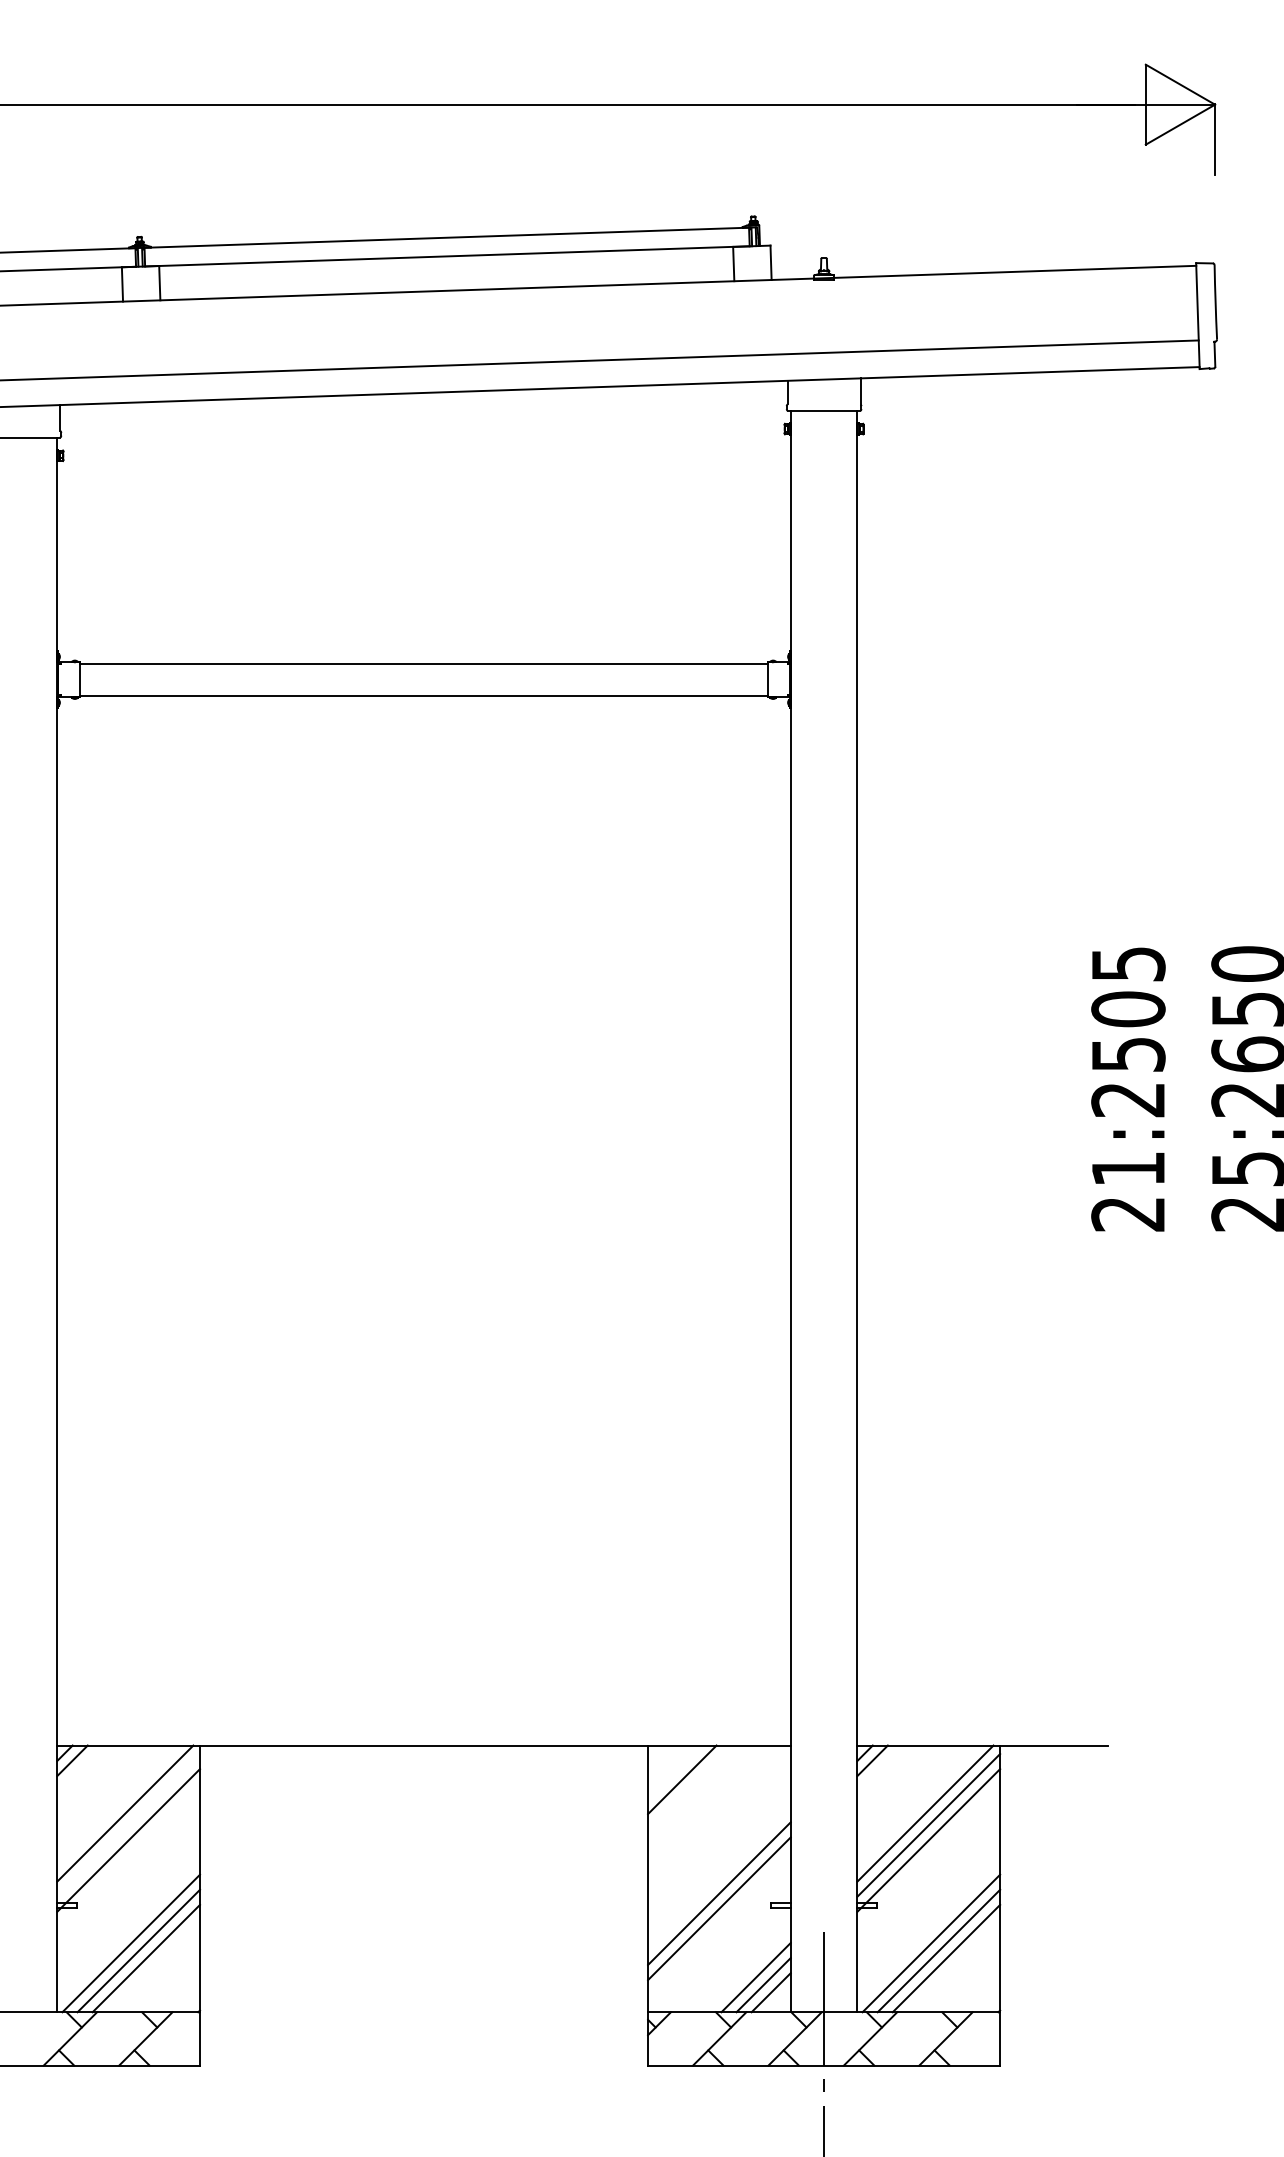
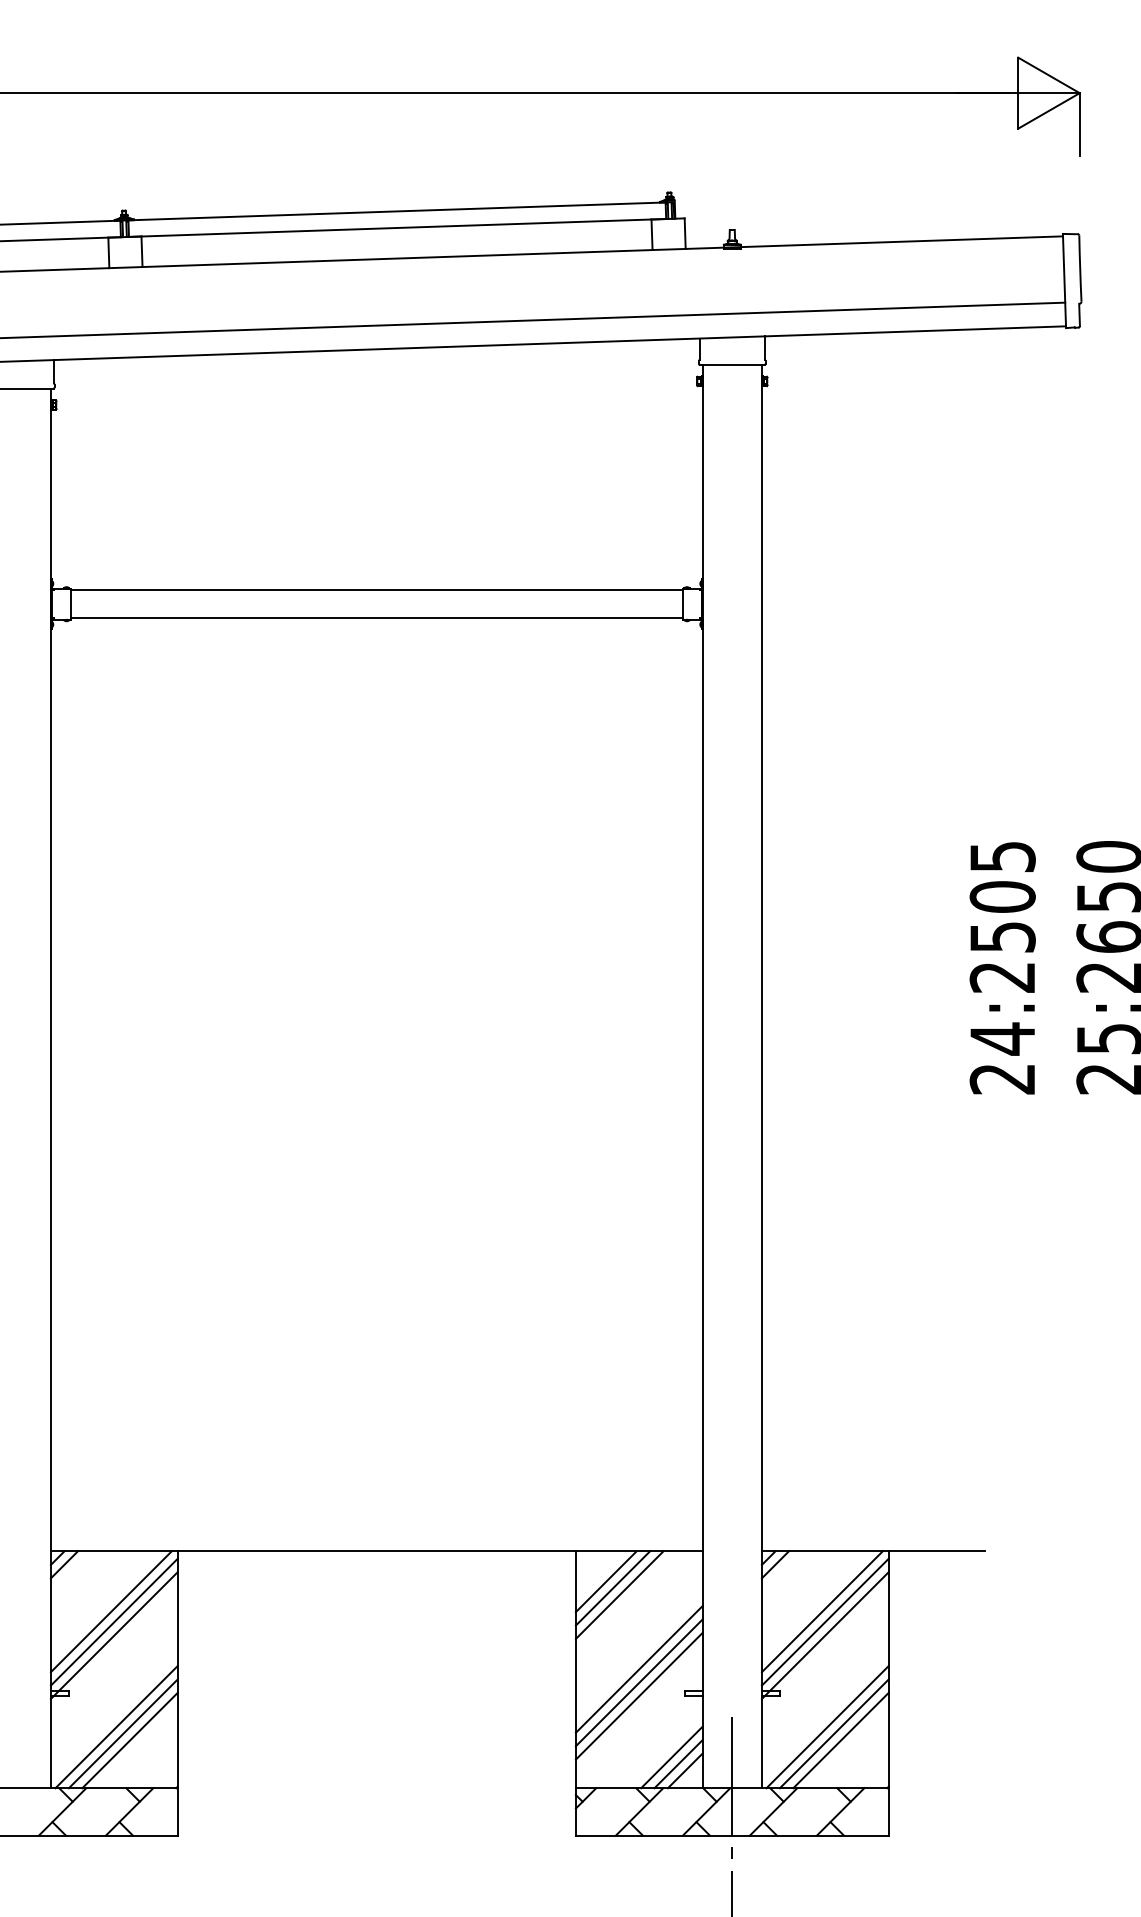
text: (1128, 1169) -> (1002, 1039), 21:2505 -> 24:2505
line: (689, 1787) -> (612, 1588), added
line: (697, 1794) -> (619, 1594), added
line: (128, 1825) -> (114, 1622), added
line: (719, 1878) -> (639, 1669), added

